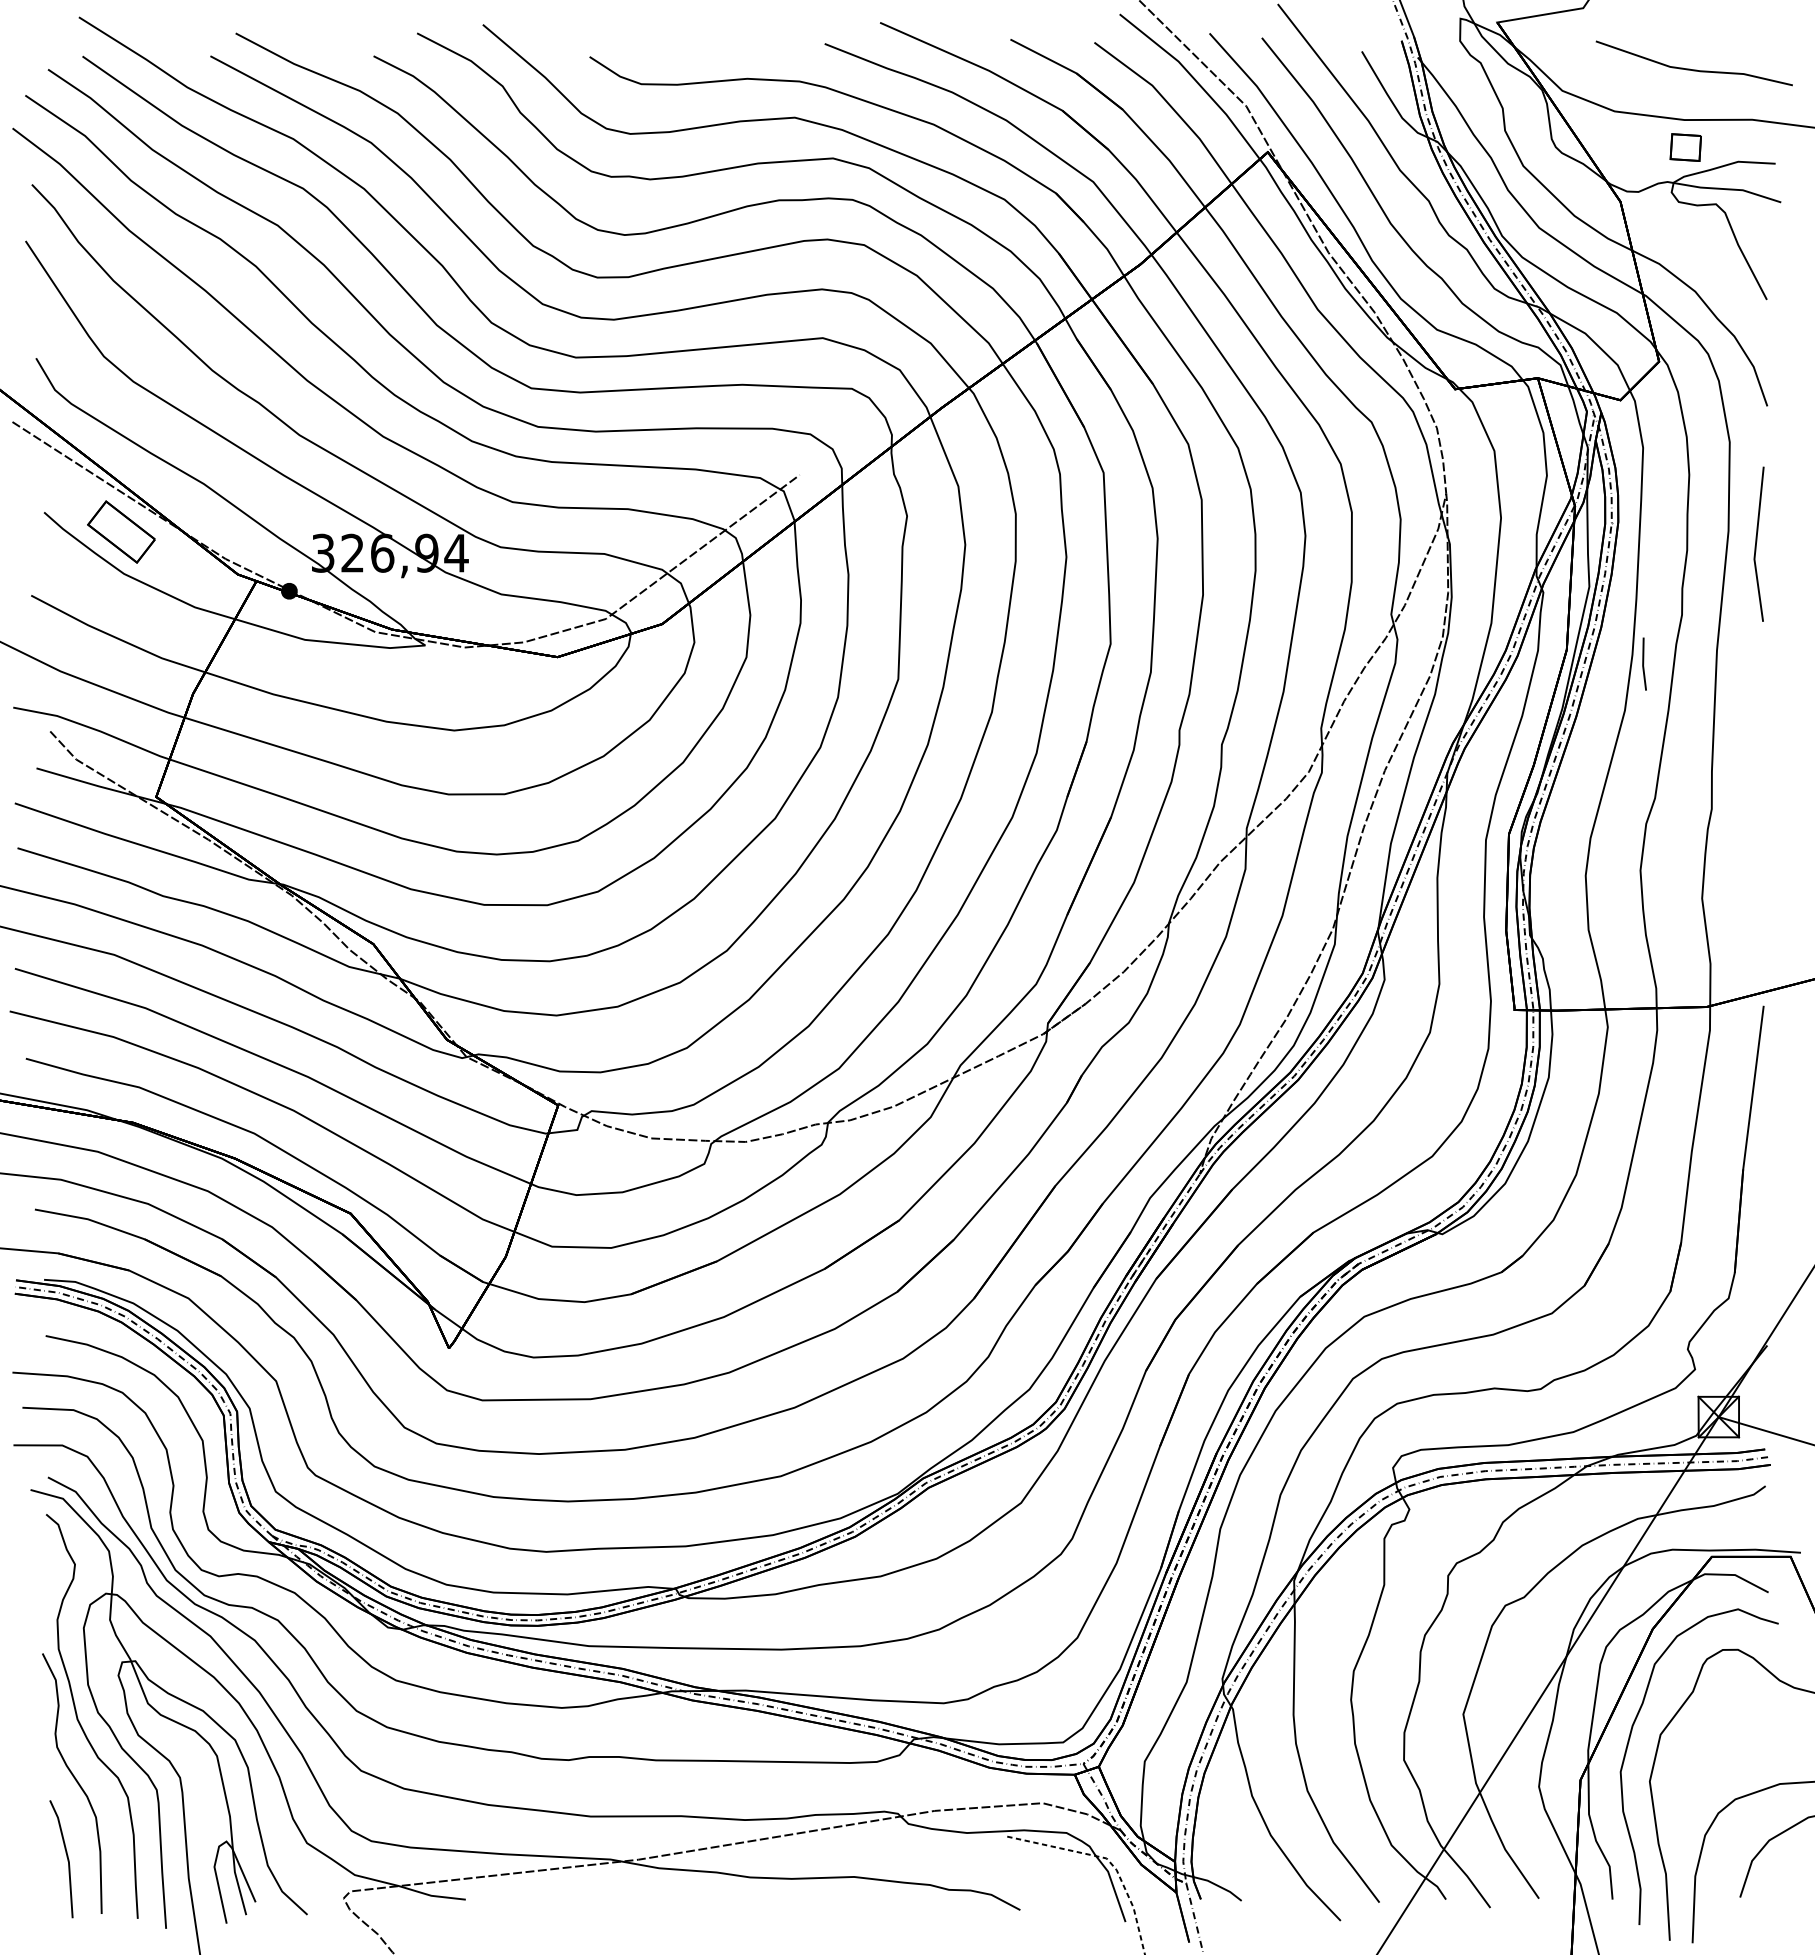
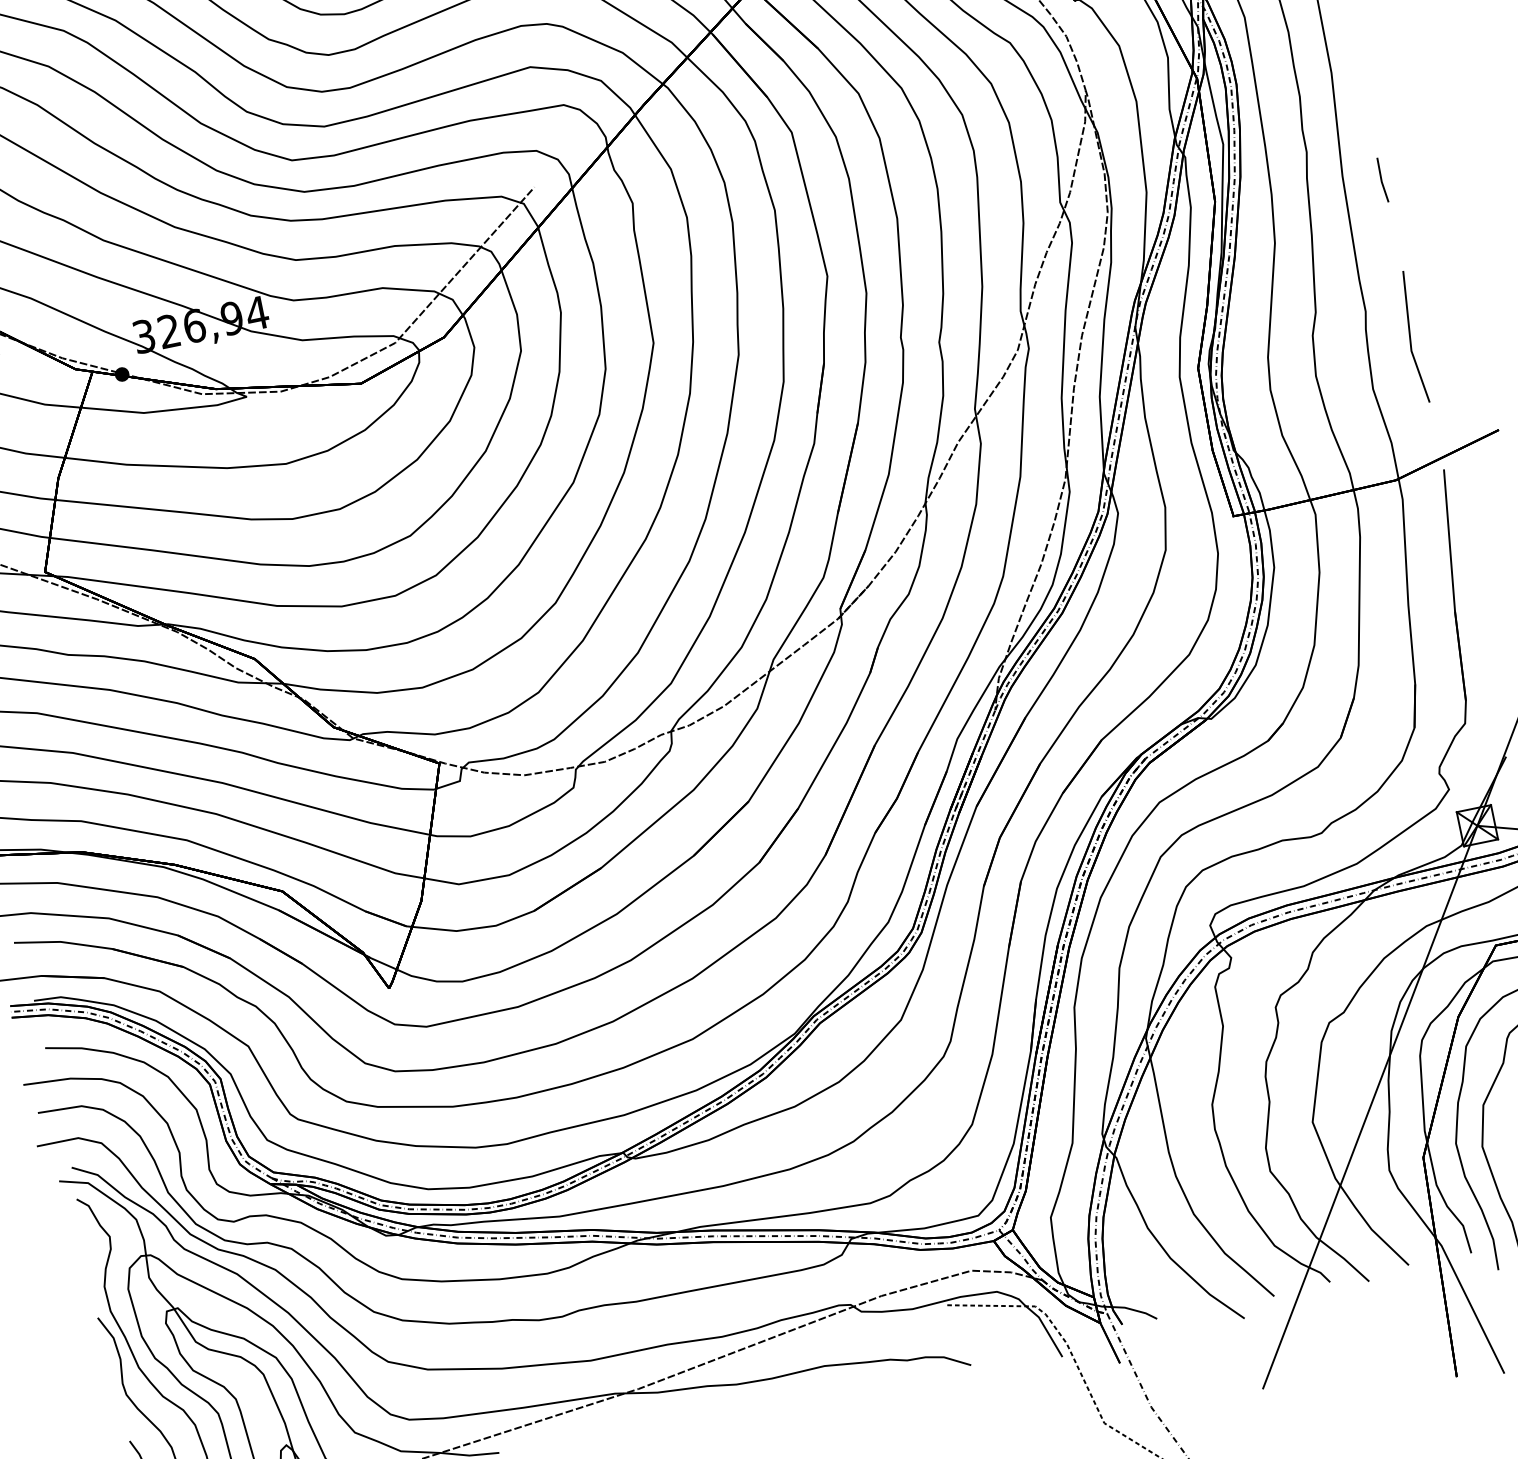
line: (1756, 543) -> (1410, 337), moved
line: (1644, 663) -> (1382, 179), moved

